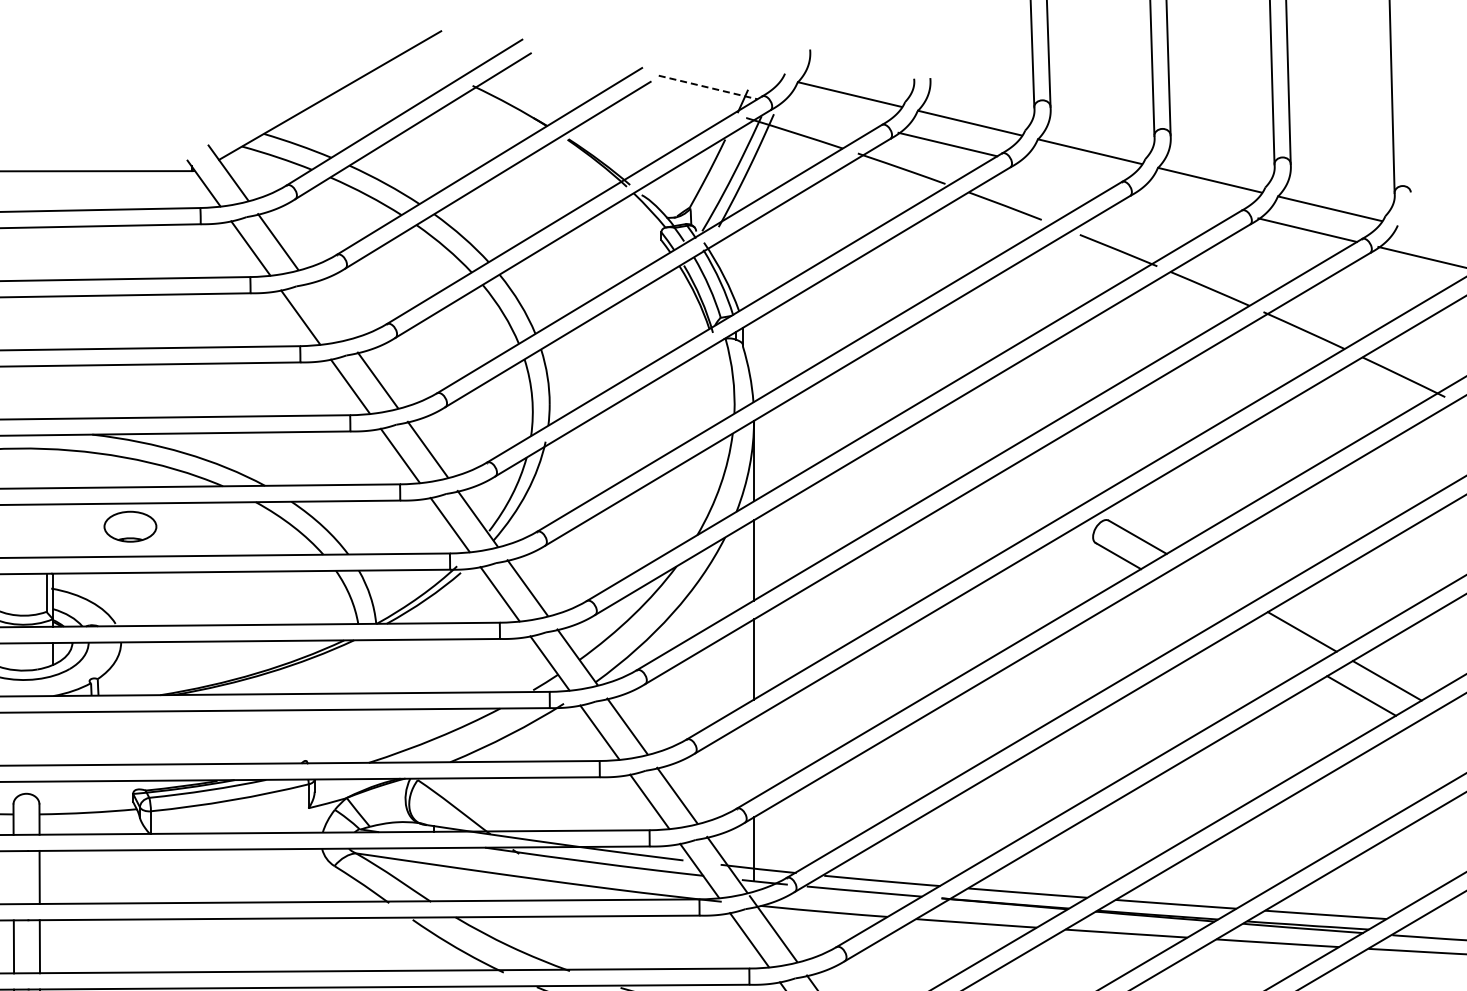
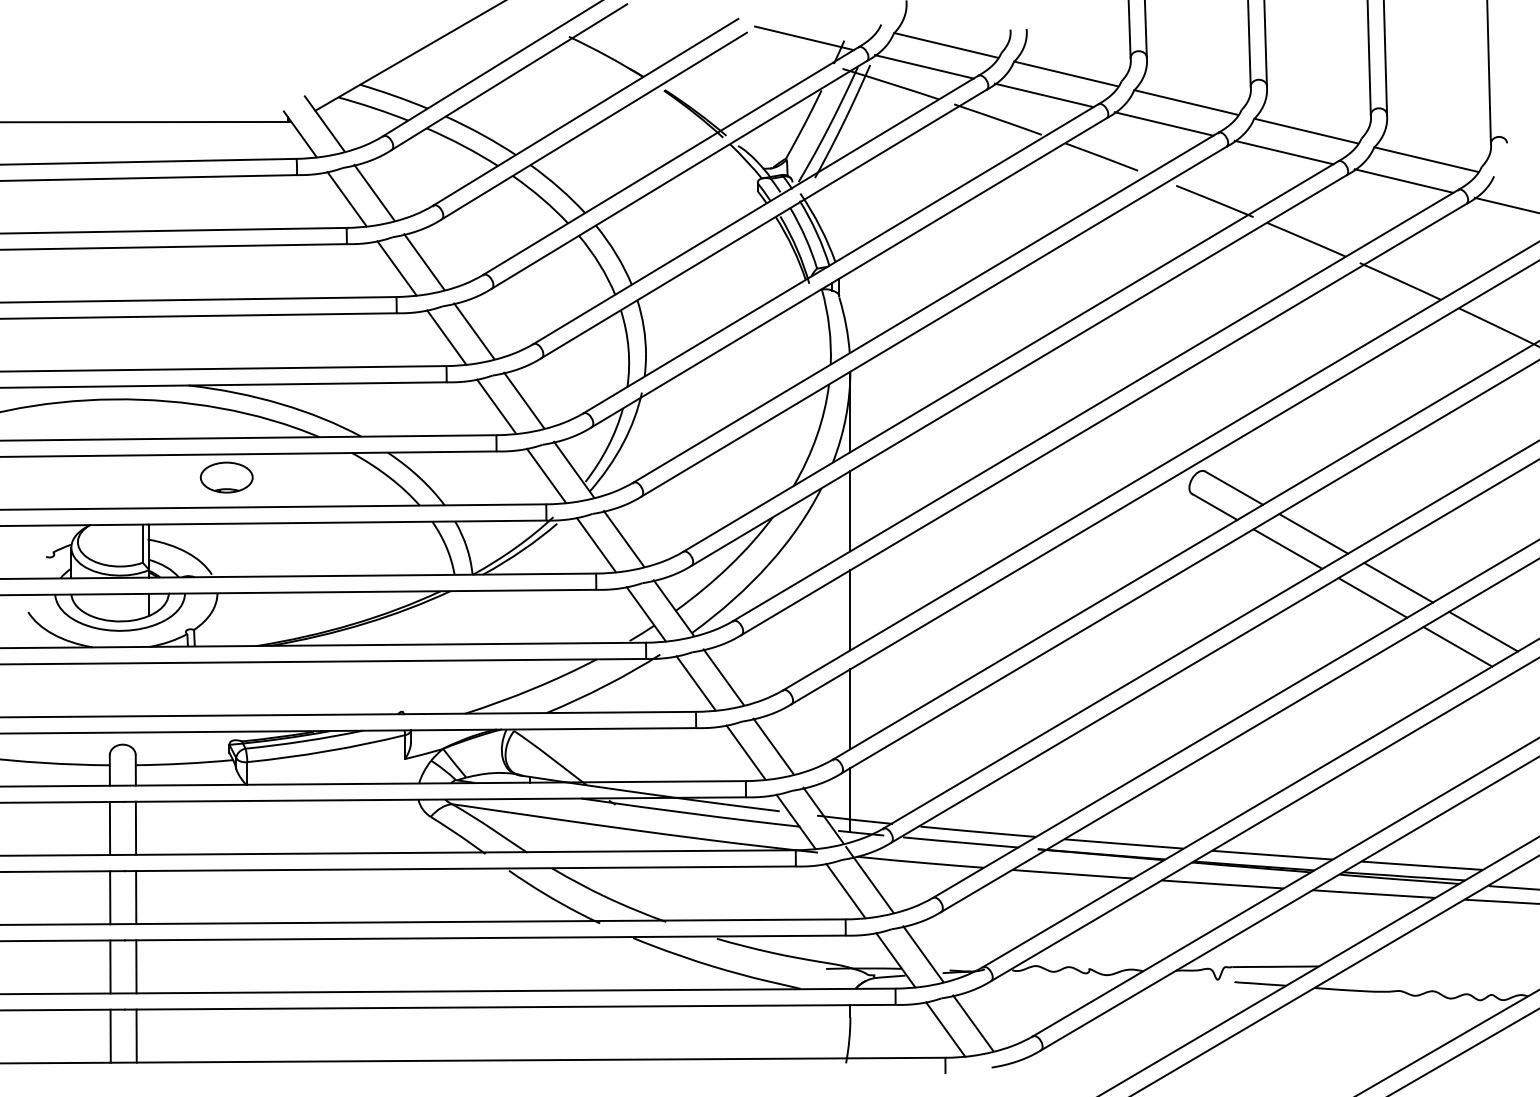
line: (708, 87) -> (804, 38), dashed -> solid
line: (827, 115) -> (923, 66), added
line: (1067, 172) -> (1163, 123), added
line: (1187, 201) -> (1283, 152), added
line: (328, 310) -> (424, 261), added
line: (1217, 582) -> (1313, 533), added
line: (1191, 597) -> (1287, 548), added
line: (1276, 646) -> (1372, 597), added
line: (754, 758) -> (850, 709), added
line: (13, 877) -> (109, 828), added

